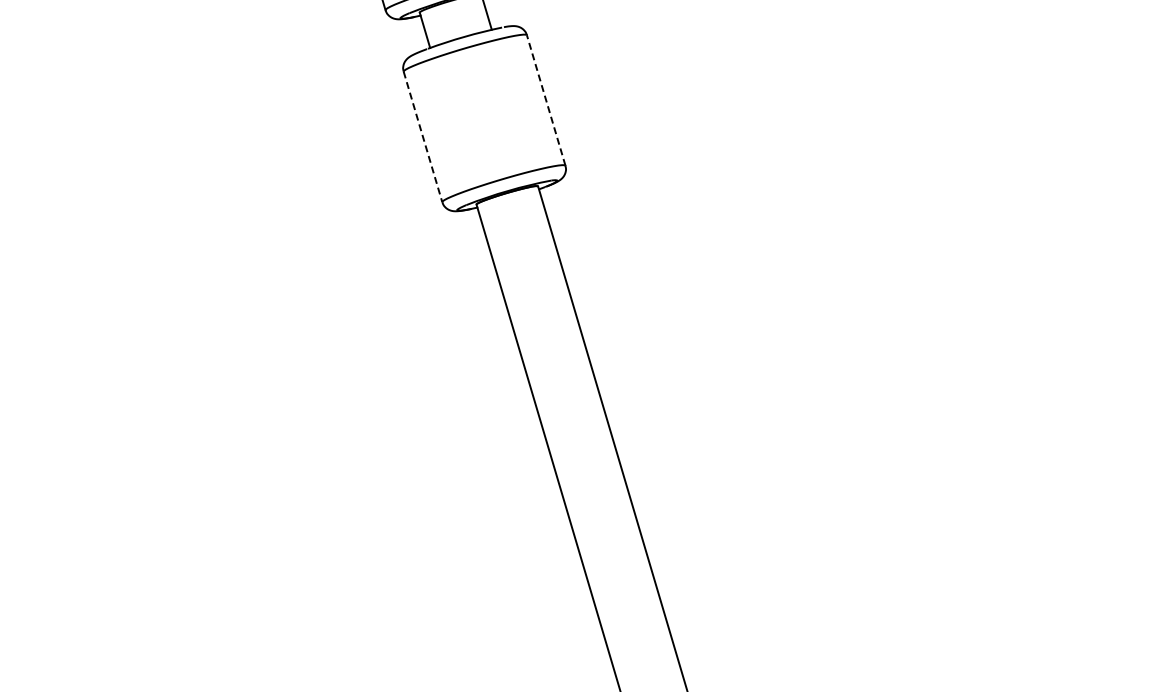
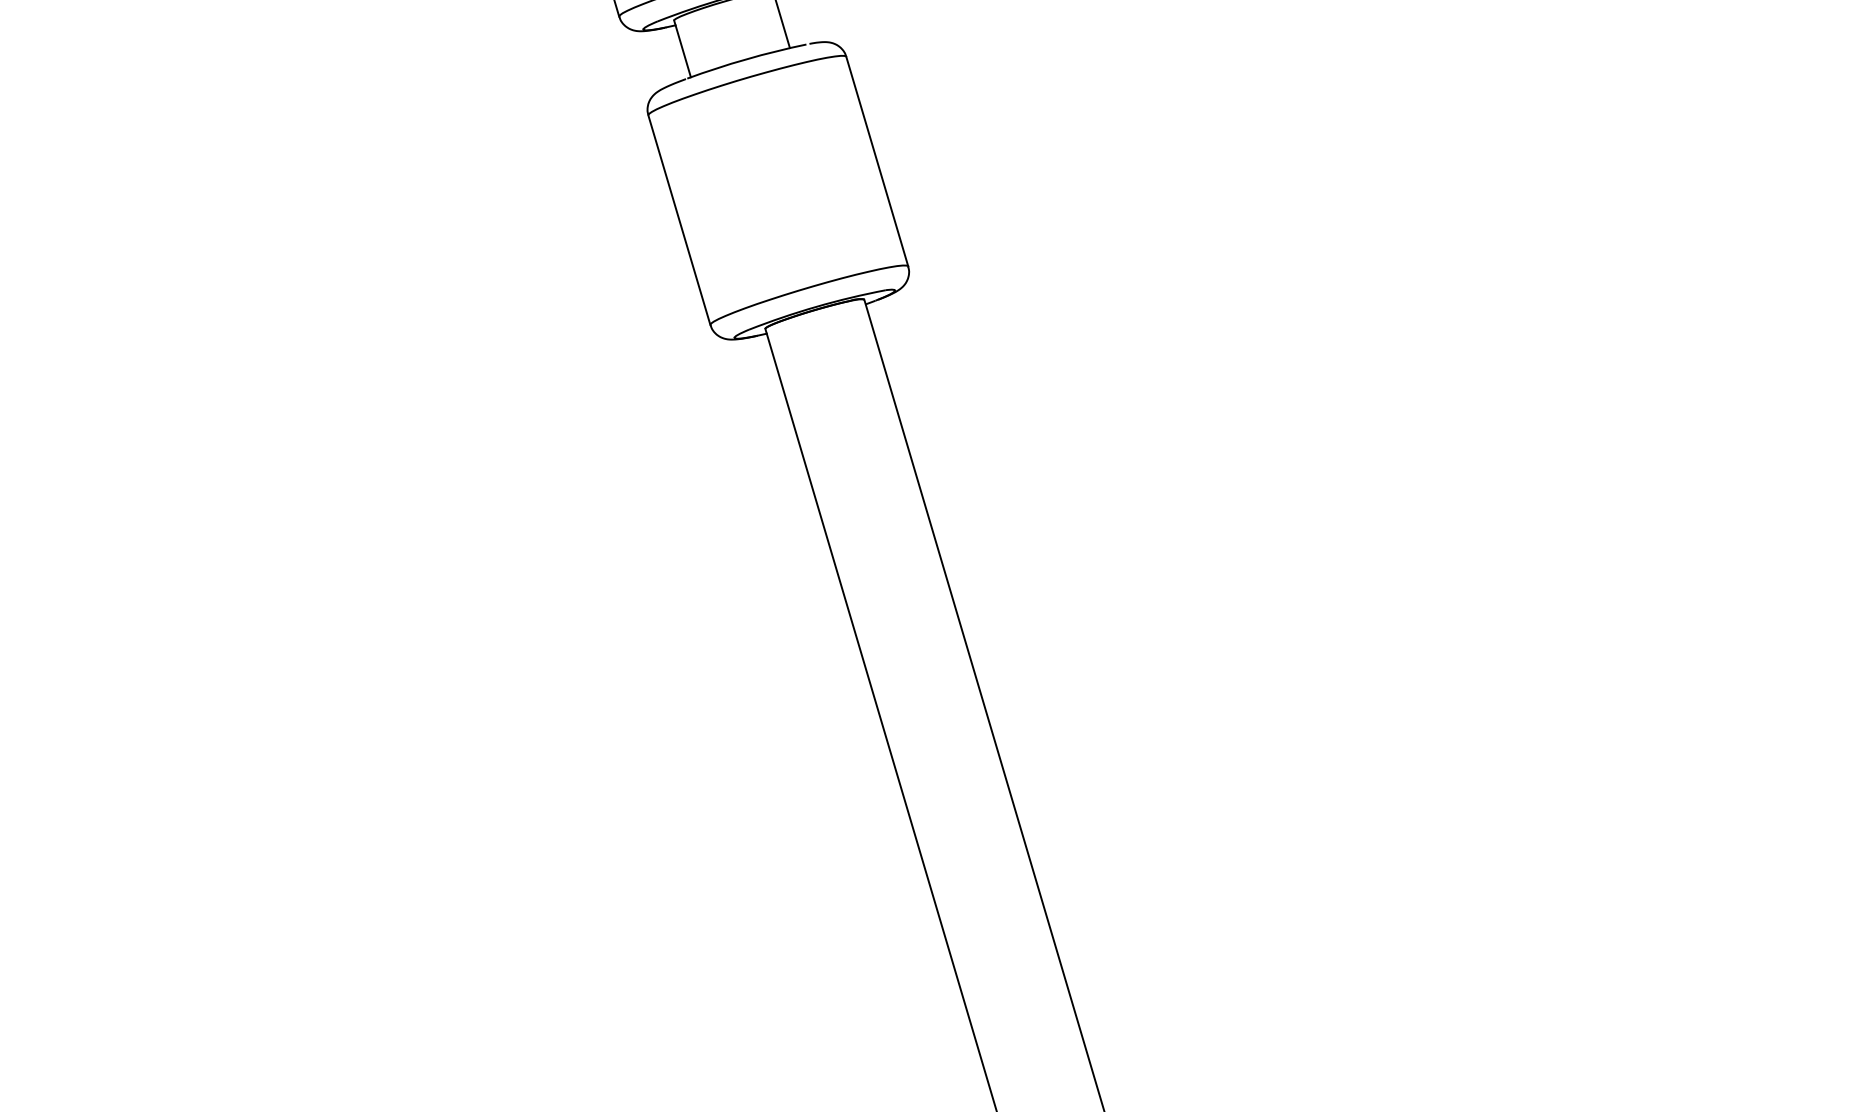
line: (546, 99) -> (877, 160), dashed -> solid
line: (423, 137) -> (680, 221), dashed -> solid

